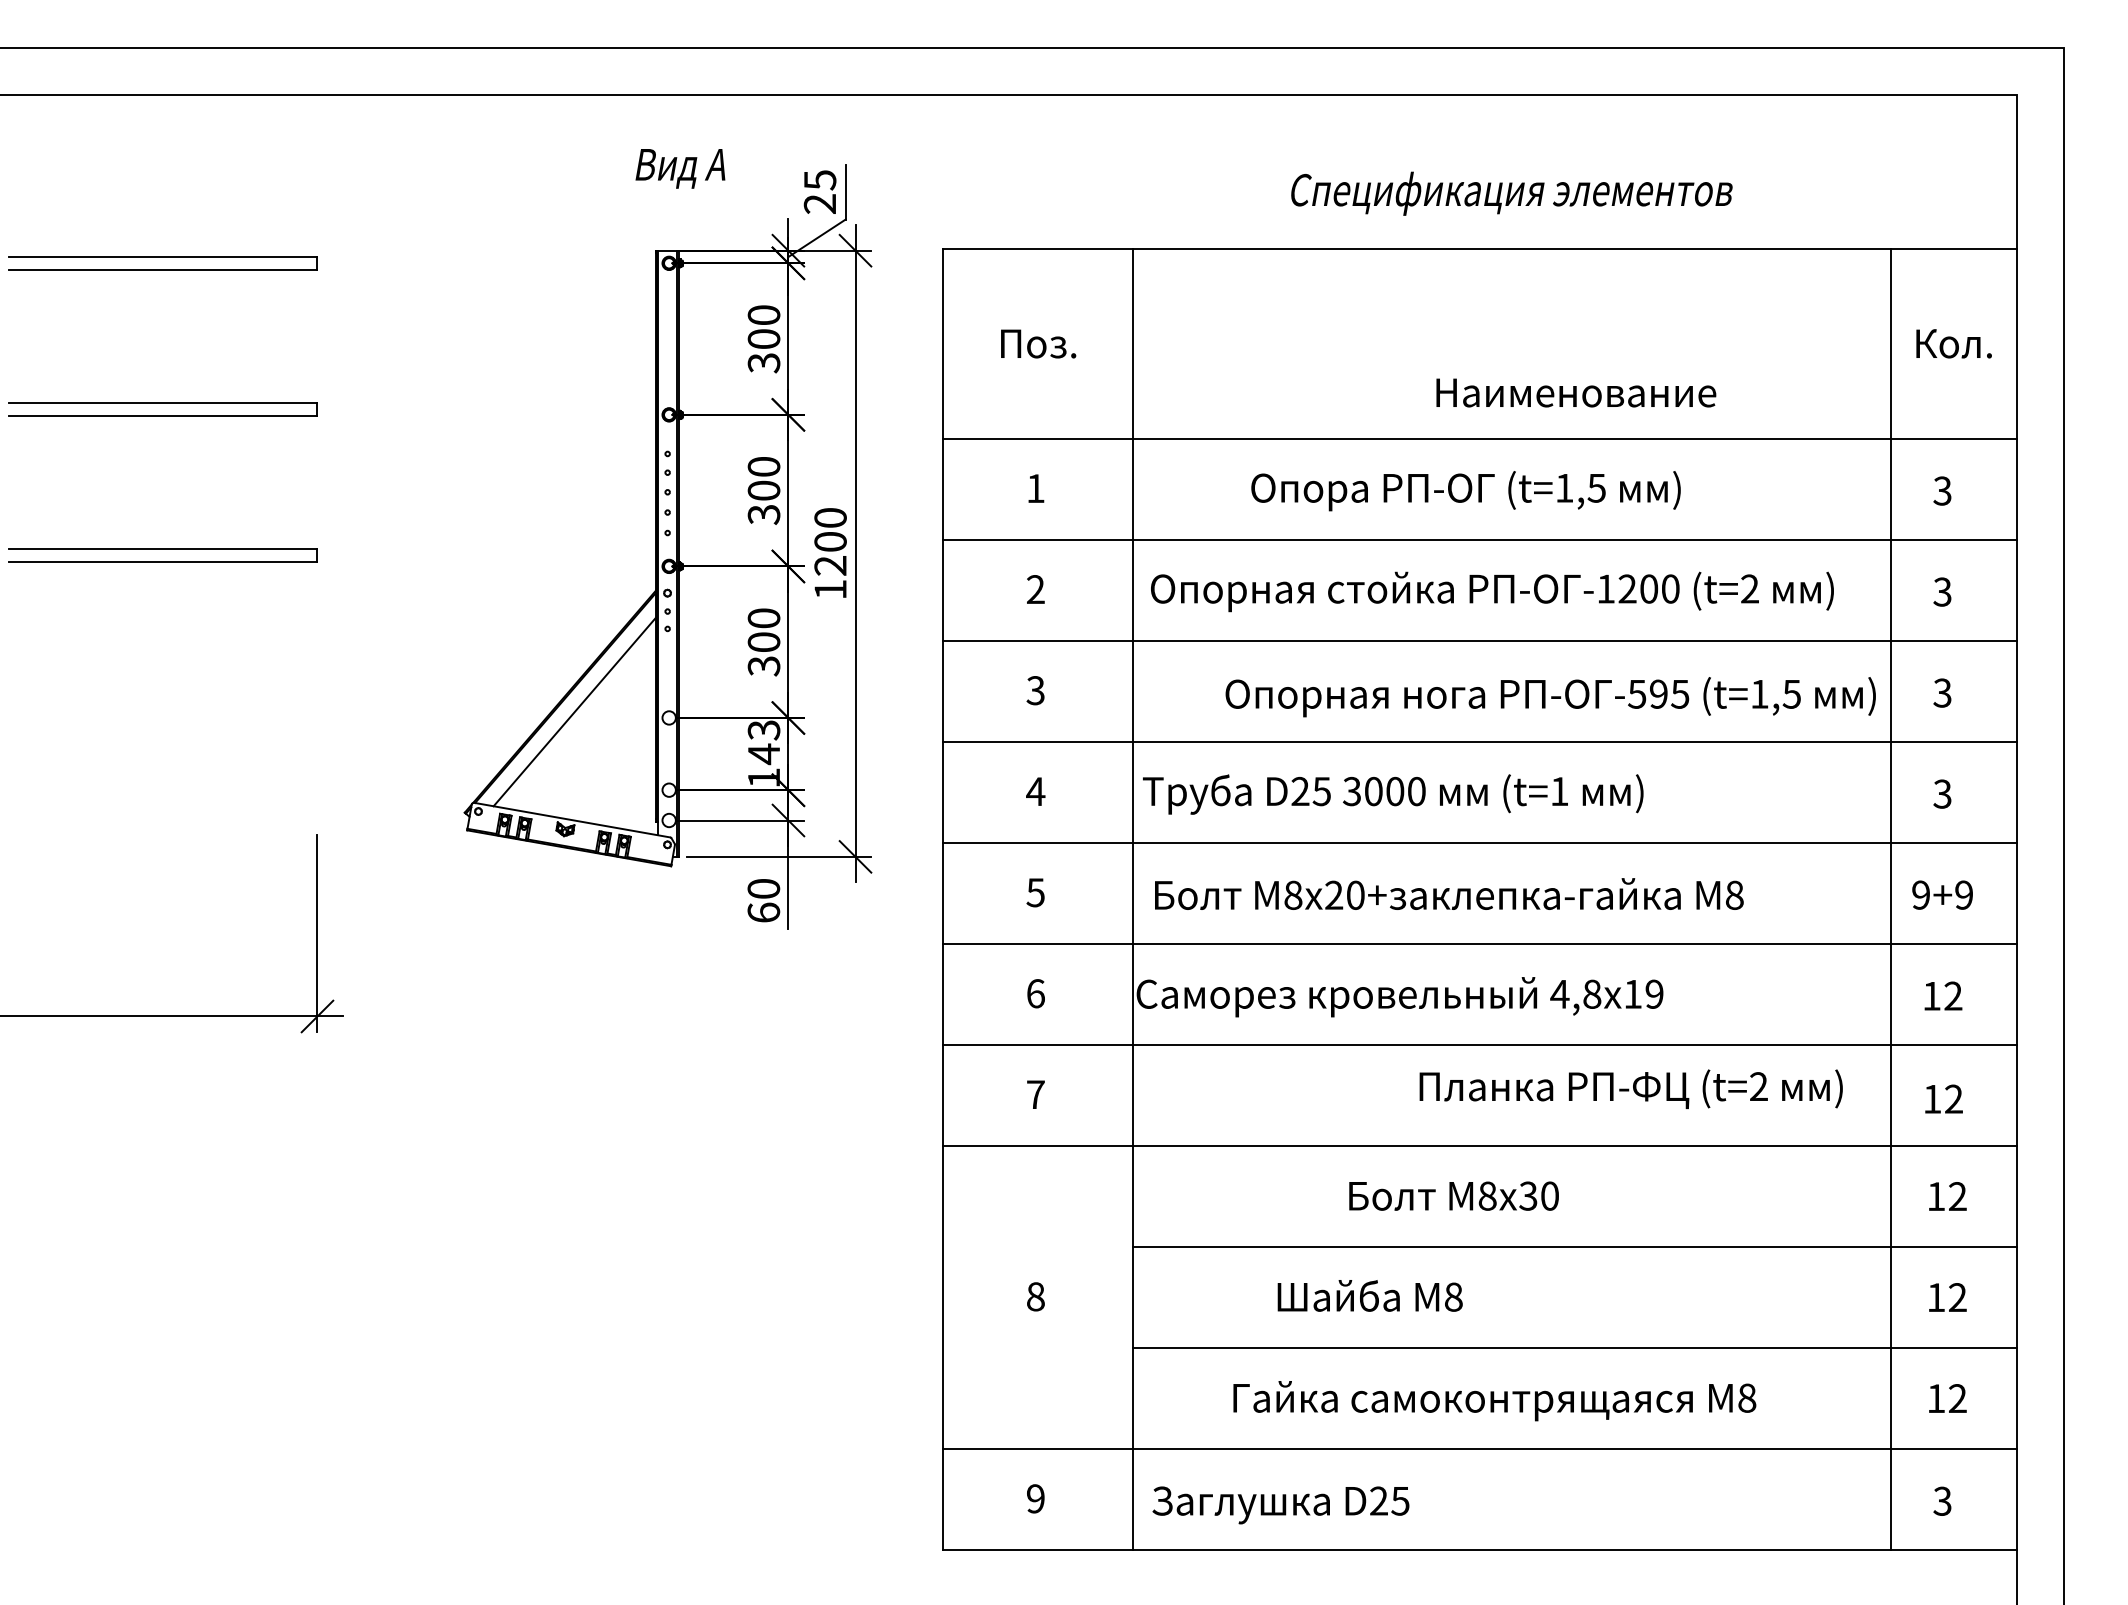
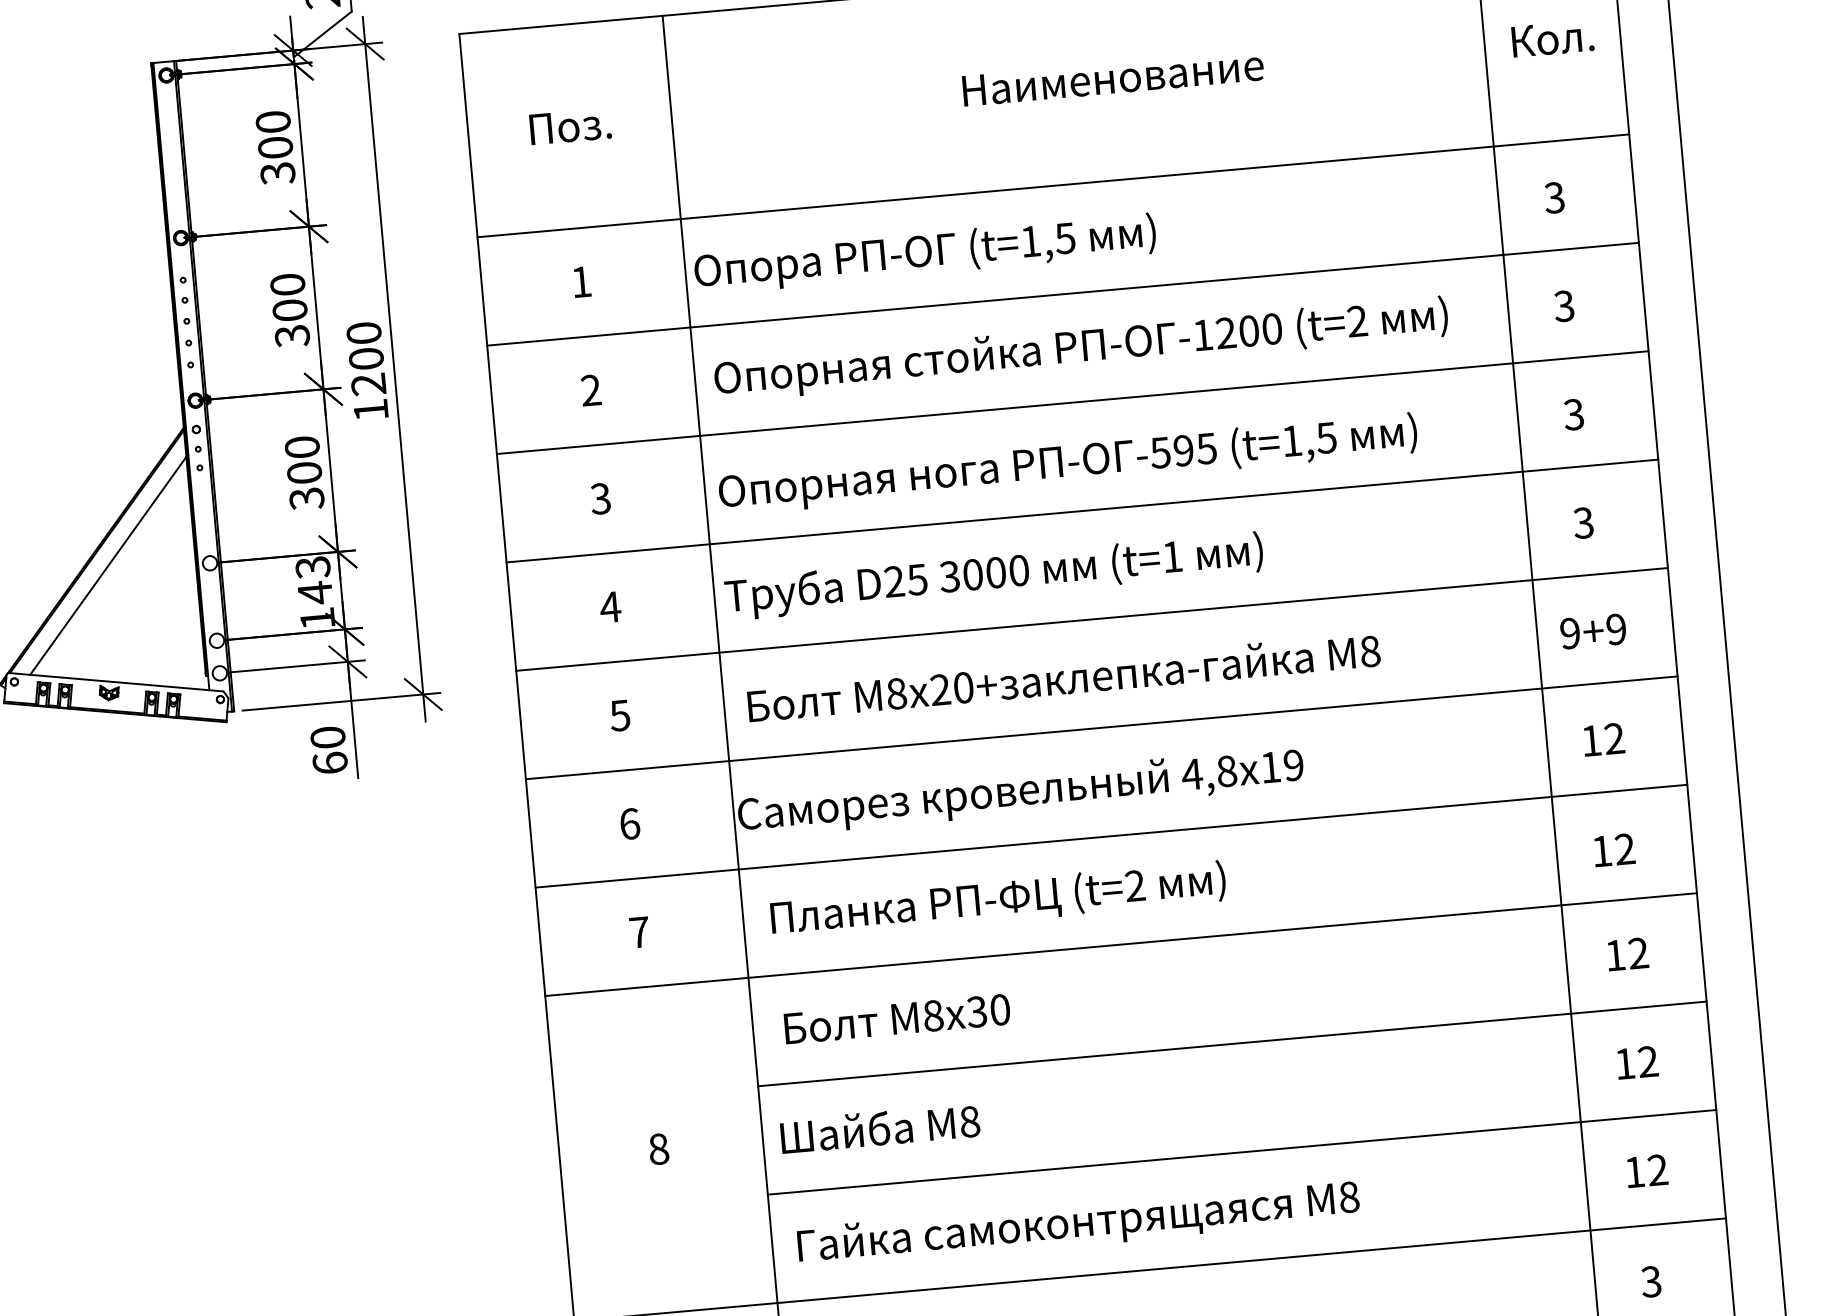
text: (1576, 392) -> (1113, 77), moved
text: (1465, 491) -> (924, 254), moved
text: (1550, 697) -> (1067, 464), moved
text: (1630, 1088) -> (997, 900), moved
text: (1453, 1195) -> (896, 1018), moved
text: (1369, 1295) -> (879, 1128), moved
text: (1494, 1401) -> (1078, 1225), moved

